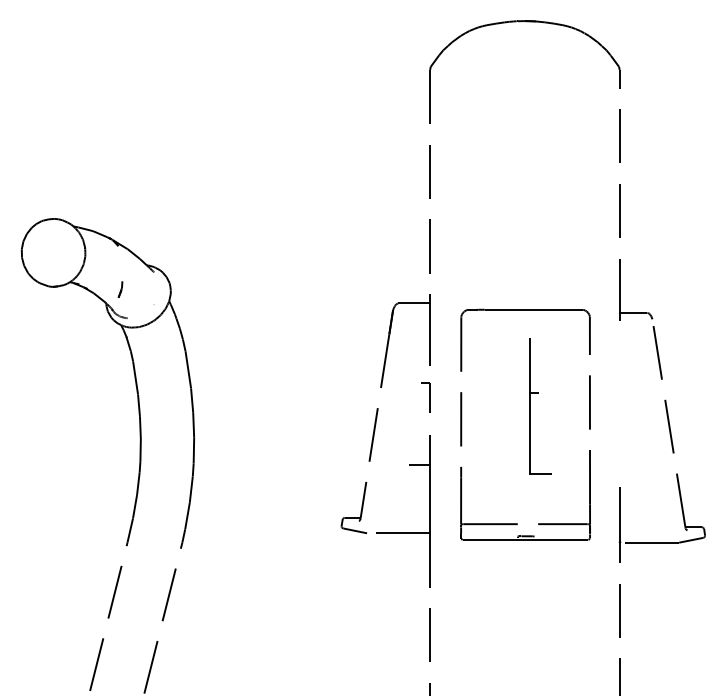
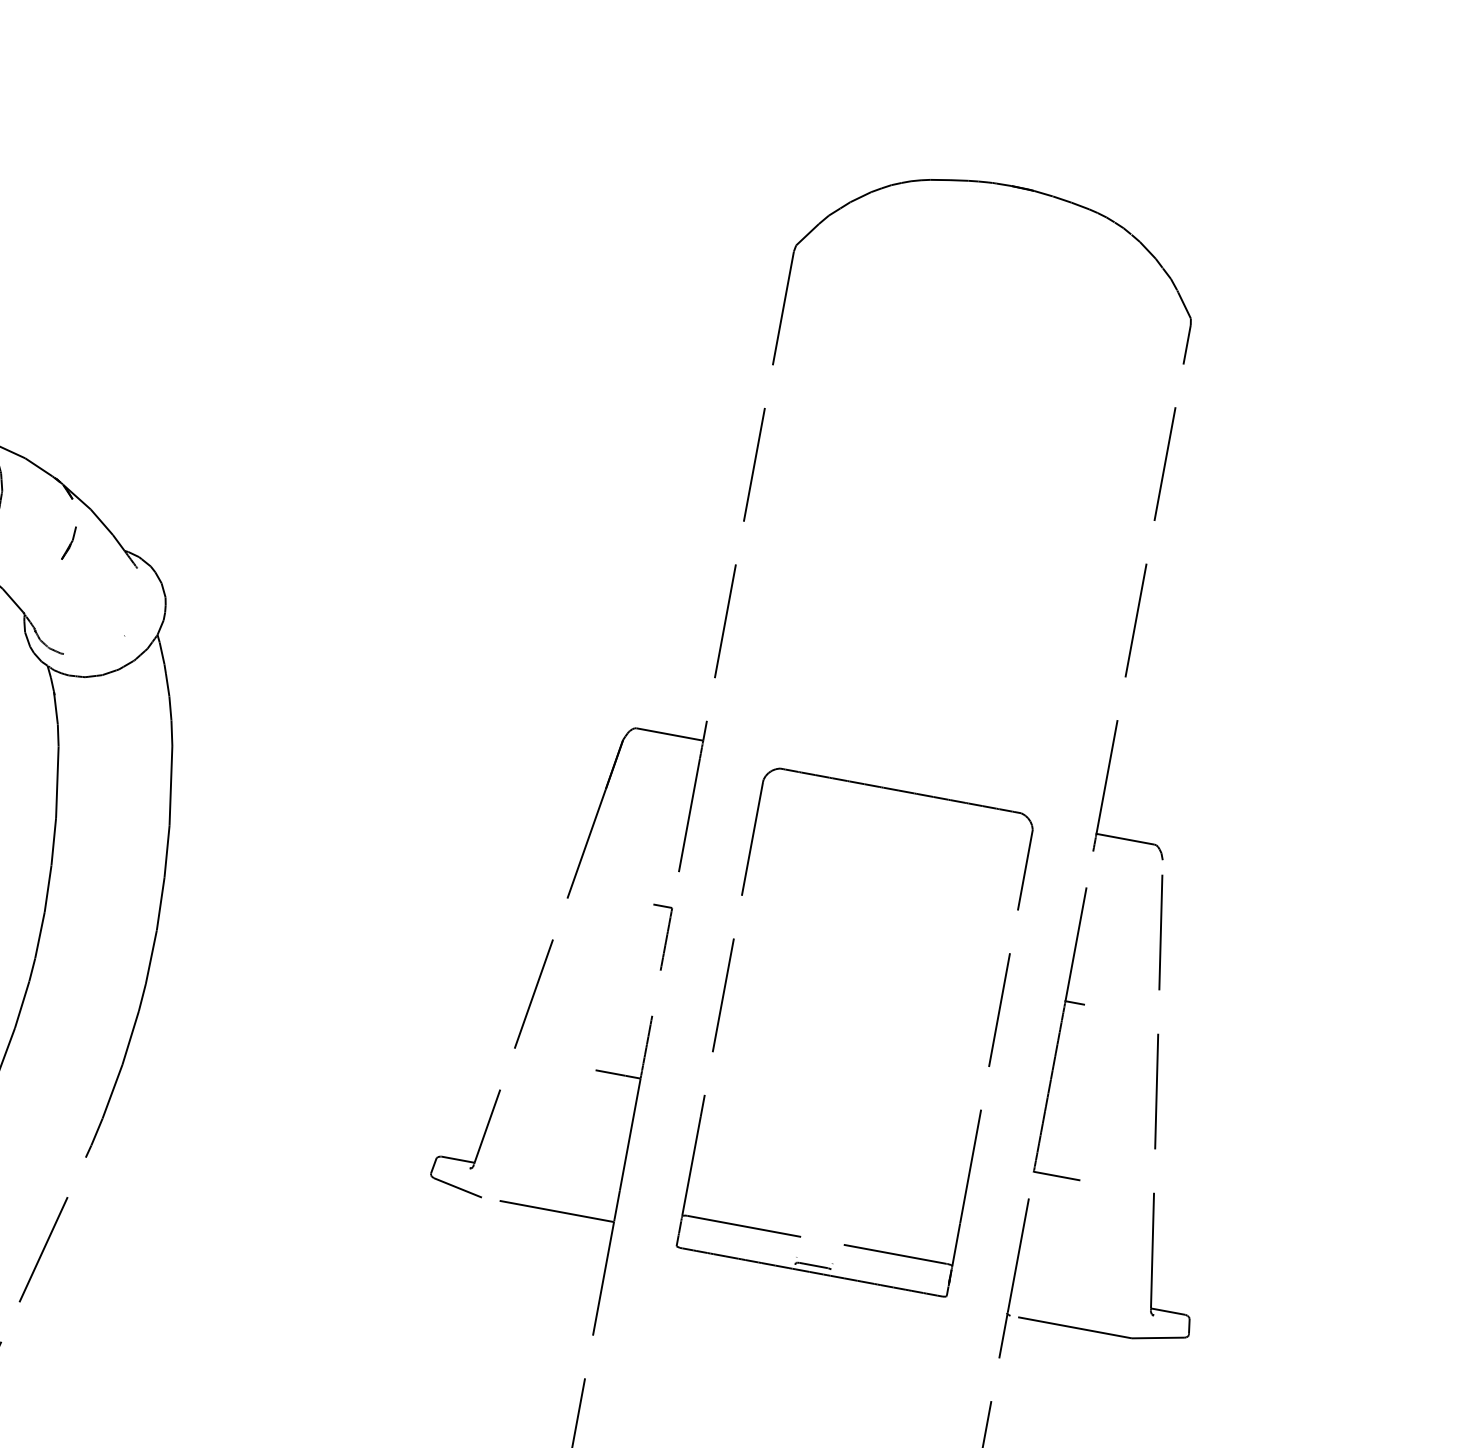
line: (120, 289) -> (69, 542), moved
part: (530, 406) -> (1061, 1030), moved

